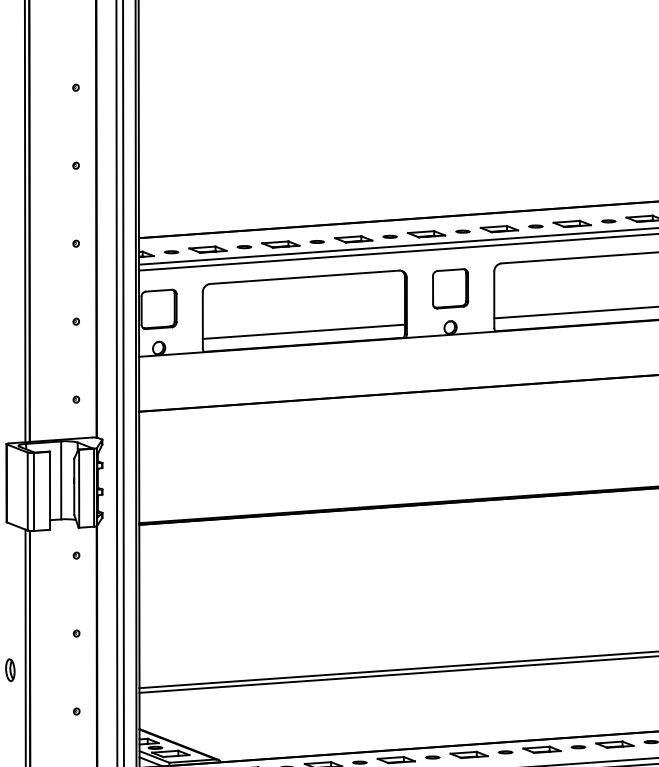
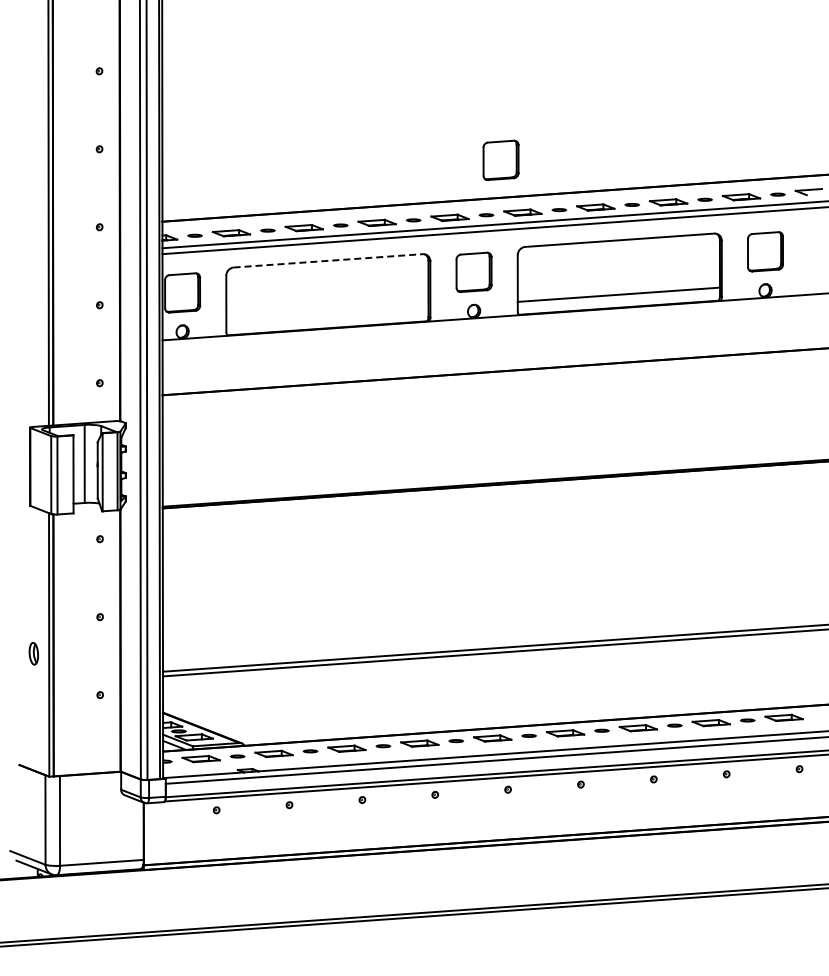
part: (477, 175) -> (500, 159), added
line: (305, 276) -> (328, 260), solid -> dashed
line: (304, 331) -> (327, 315), removed

